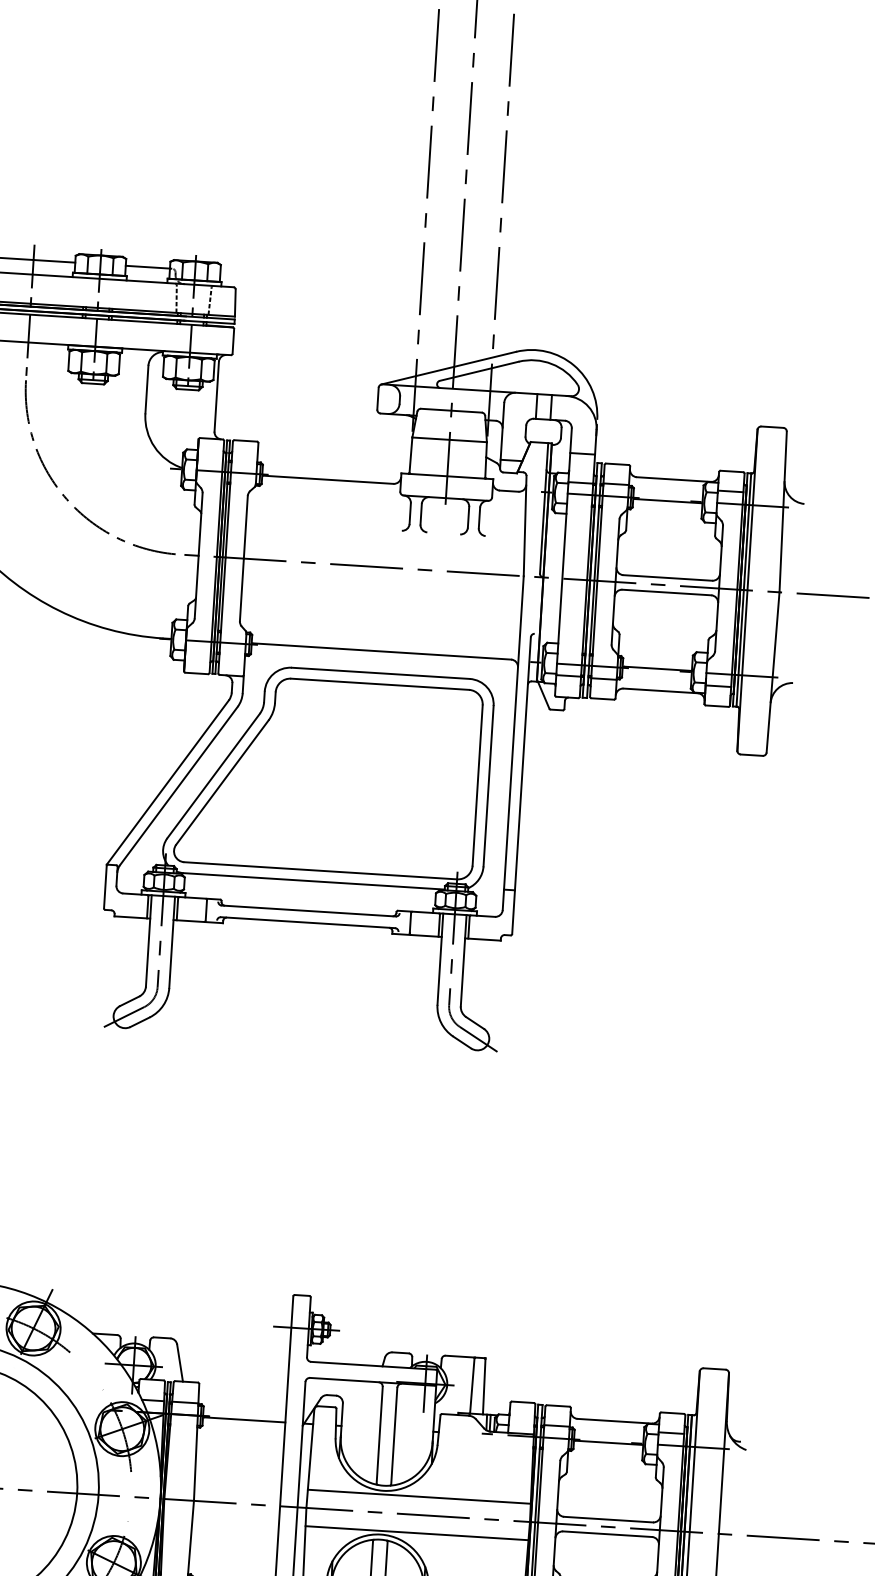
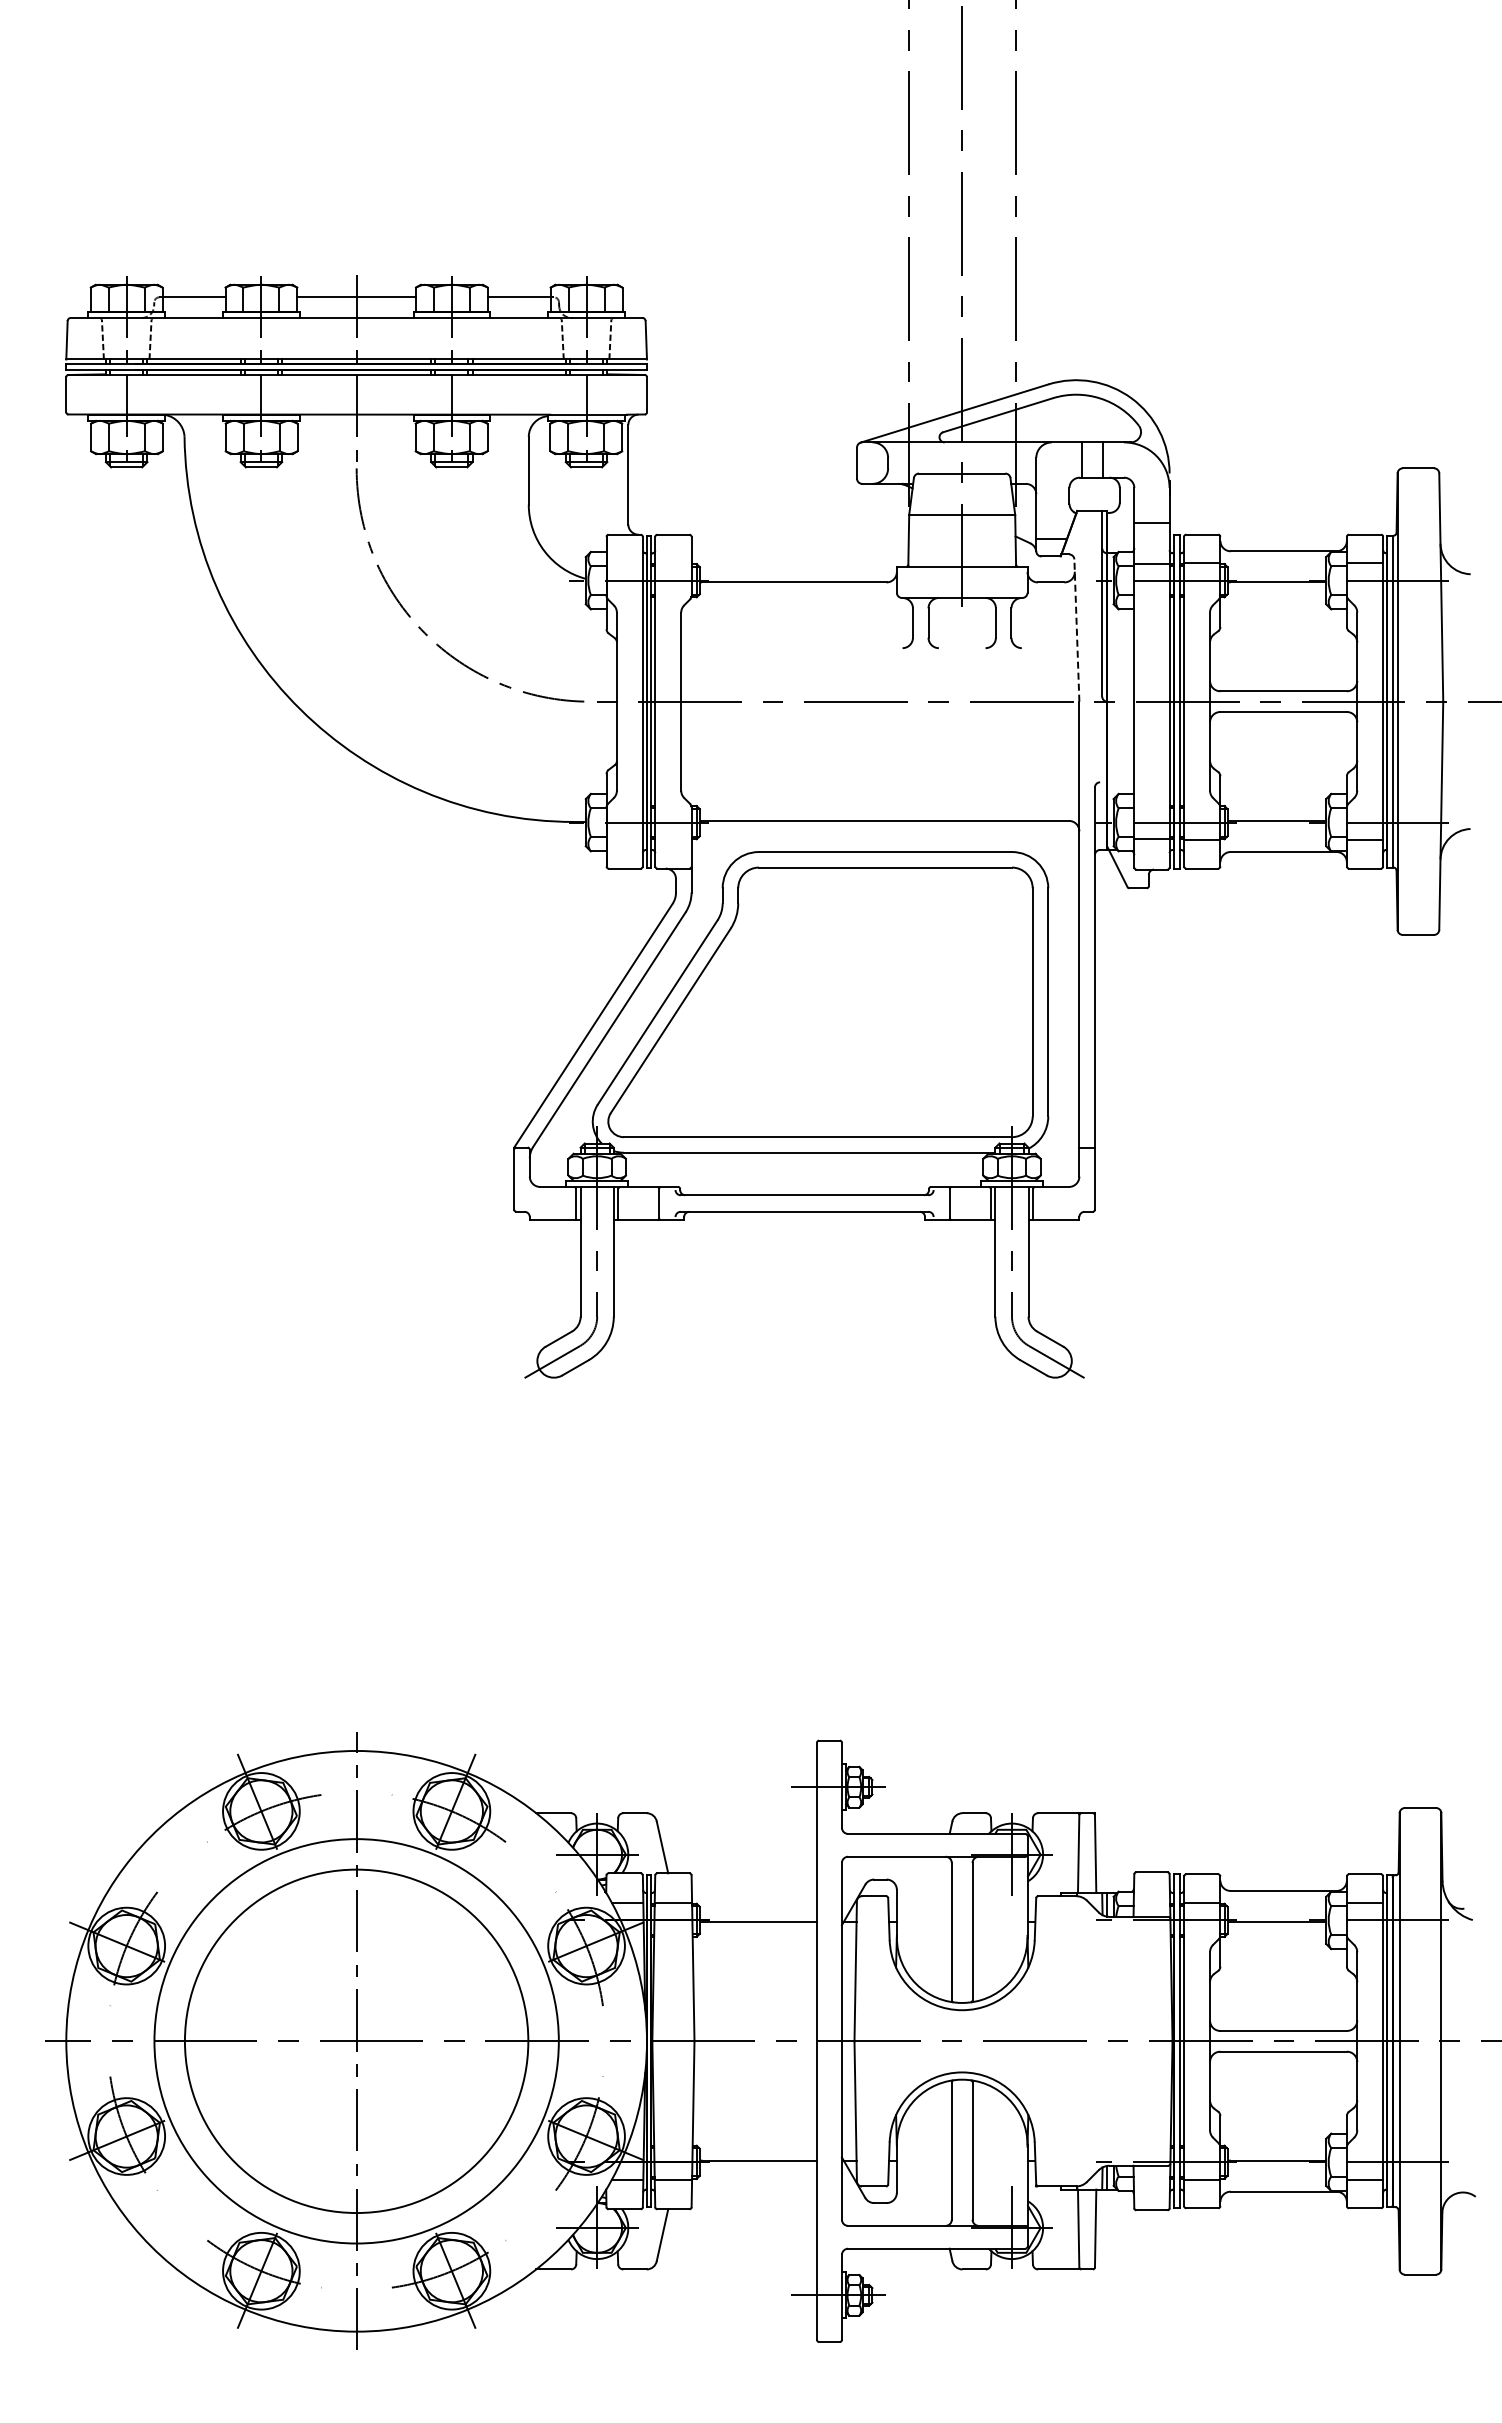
line: (524, 526) -> (1076, 630), solid -> dashed
line: (419, 1496) -> (1013, 2015), removed
line: (417, 1533) -> (1013, 2067), removed

